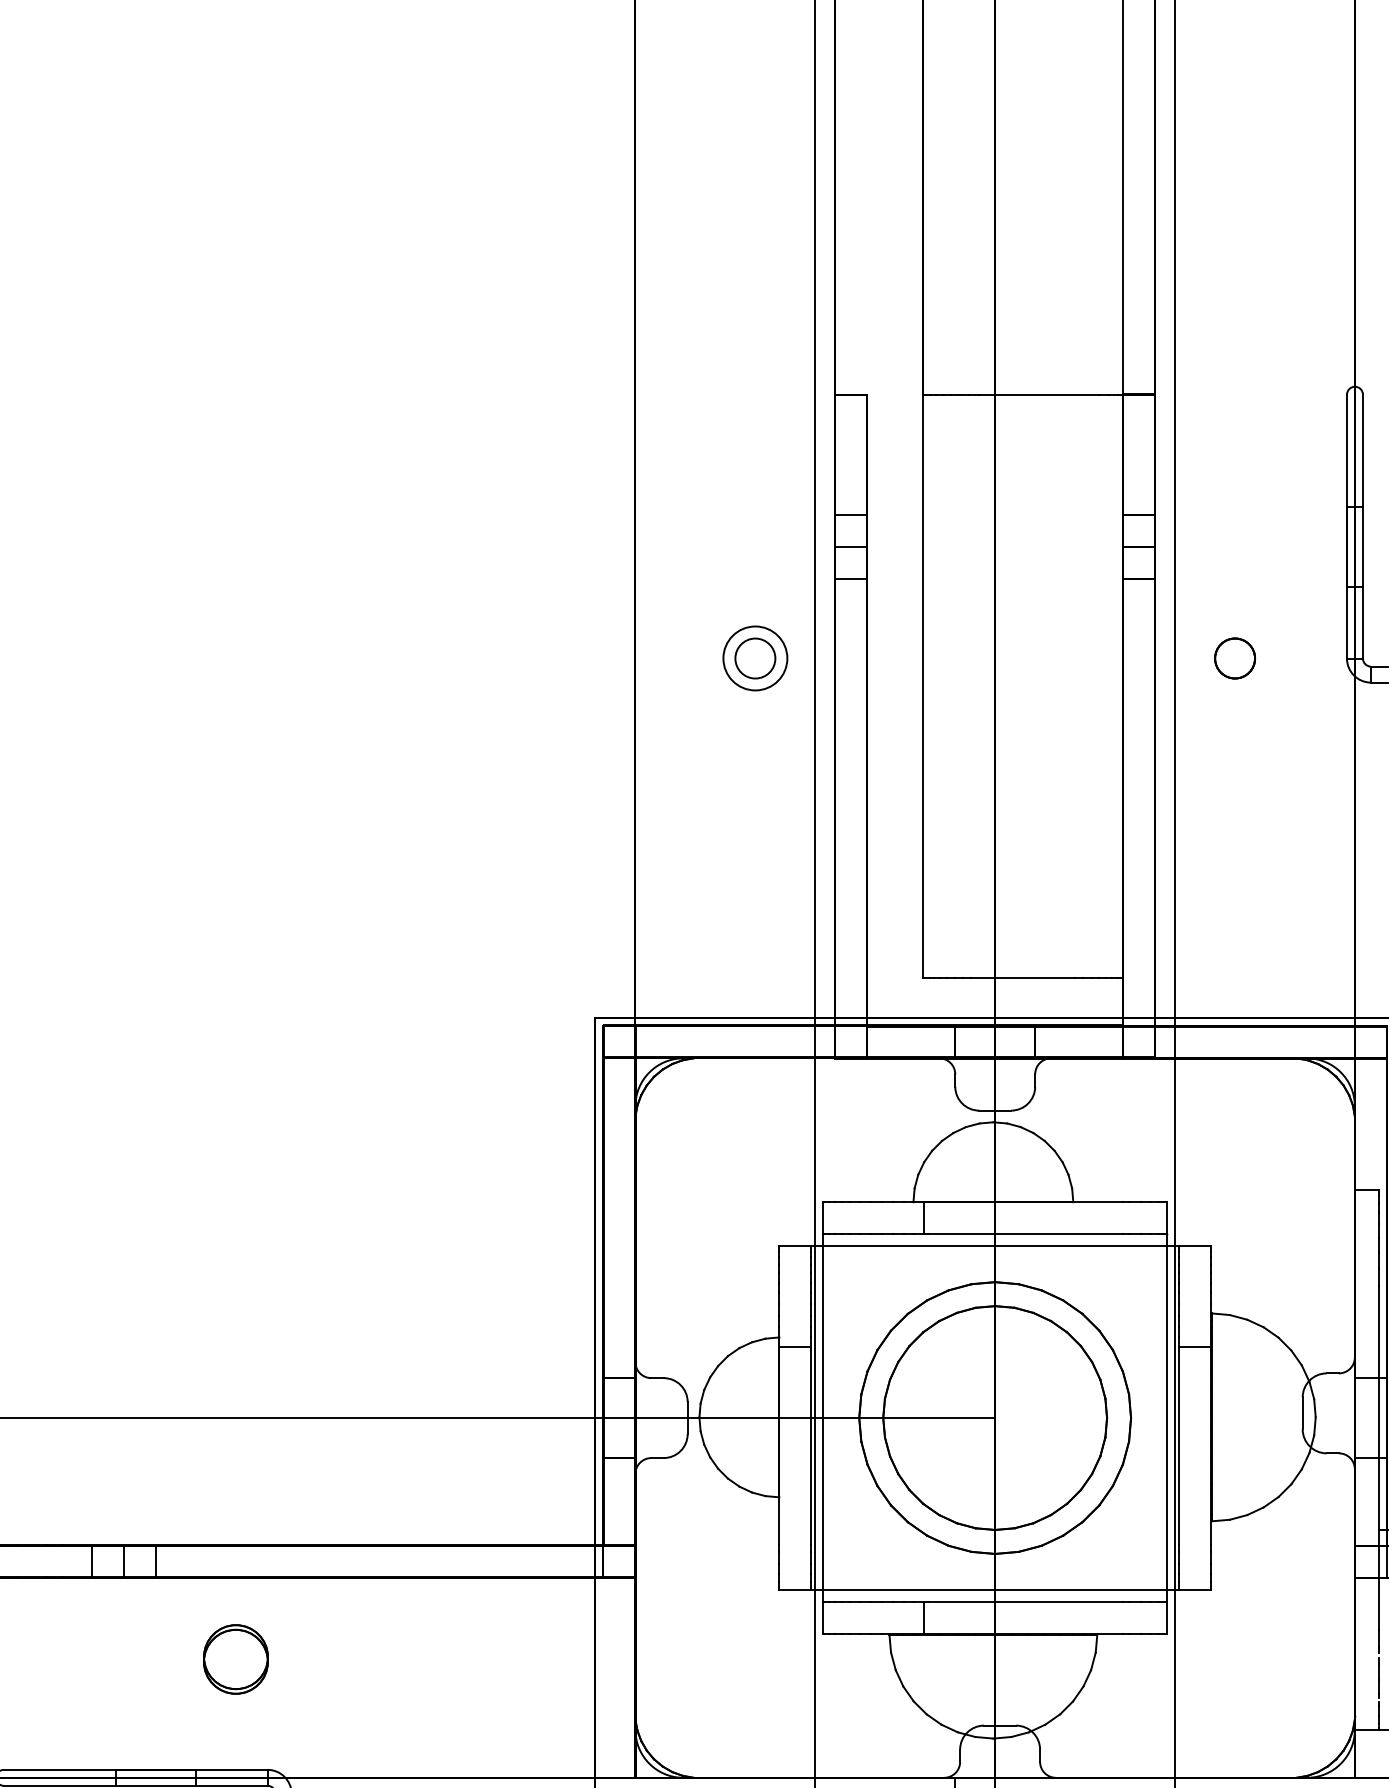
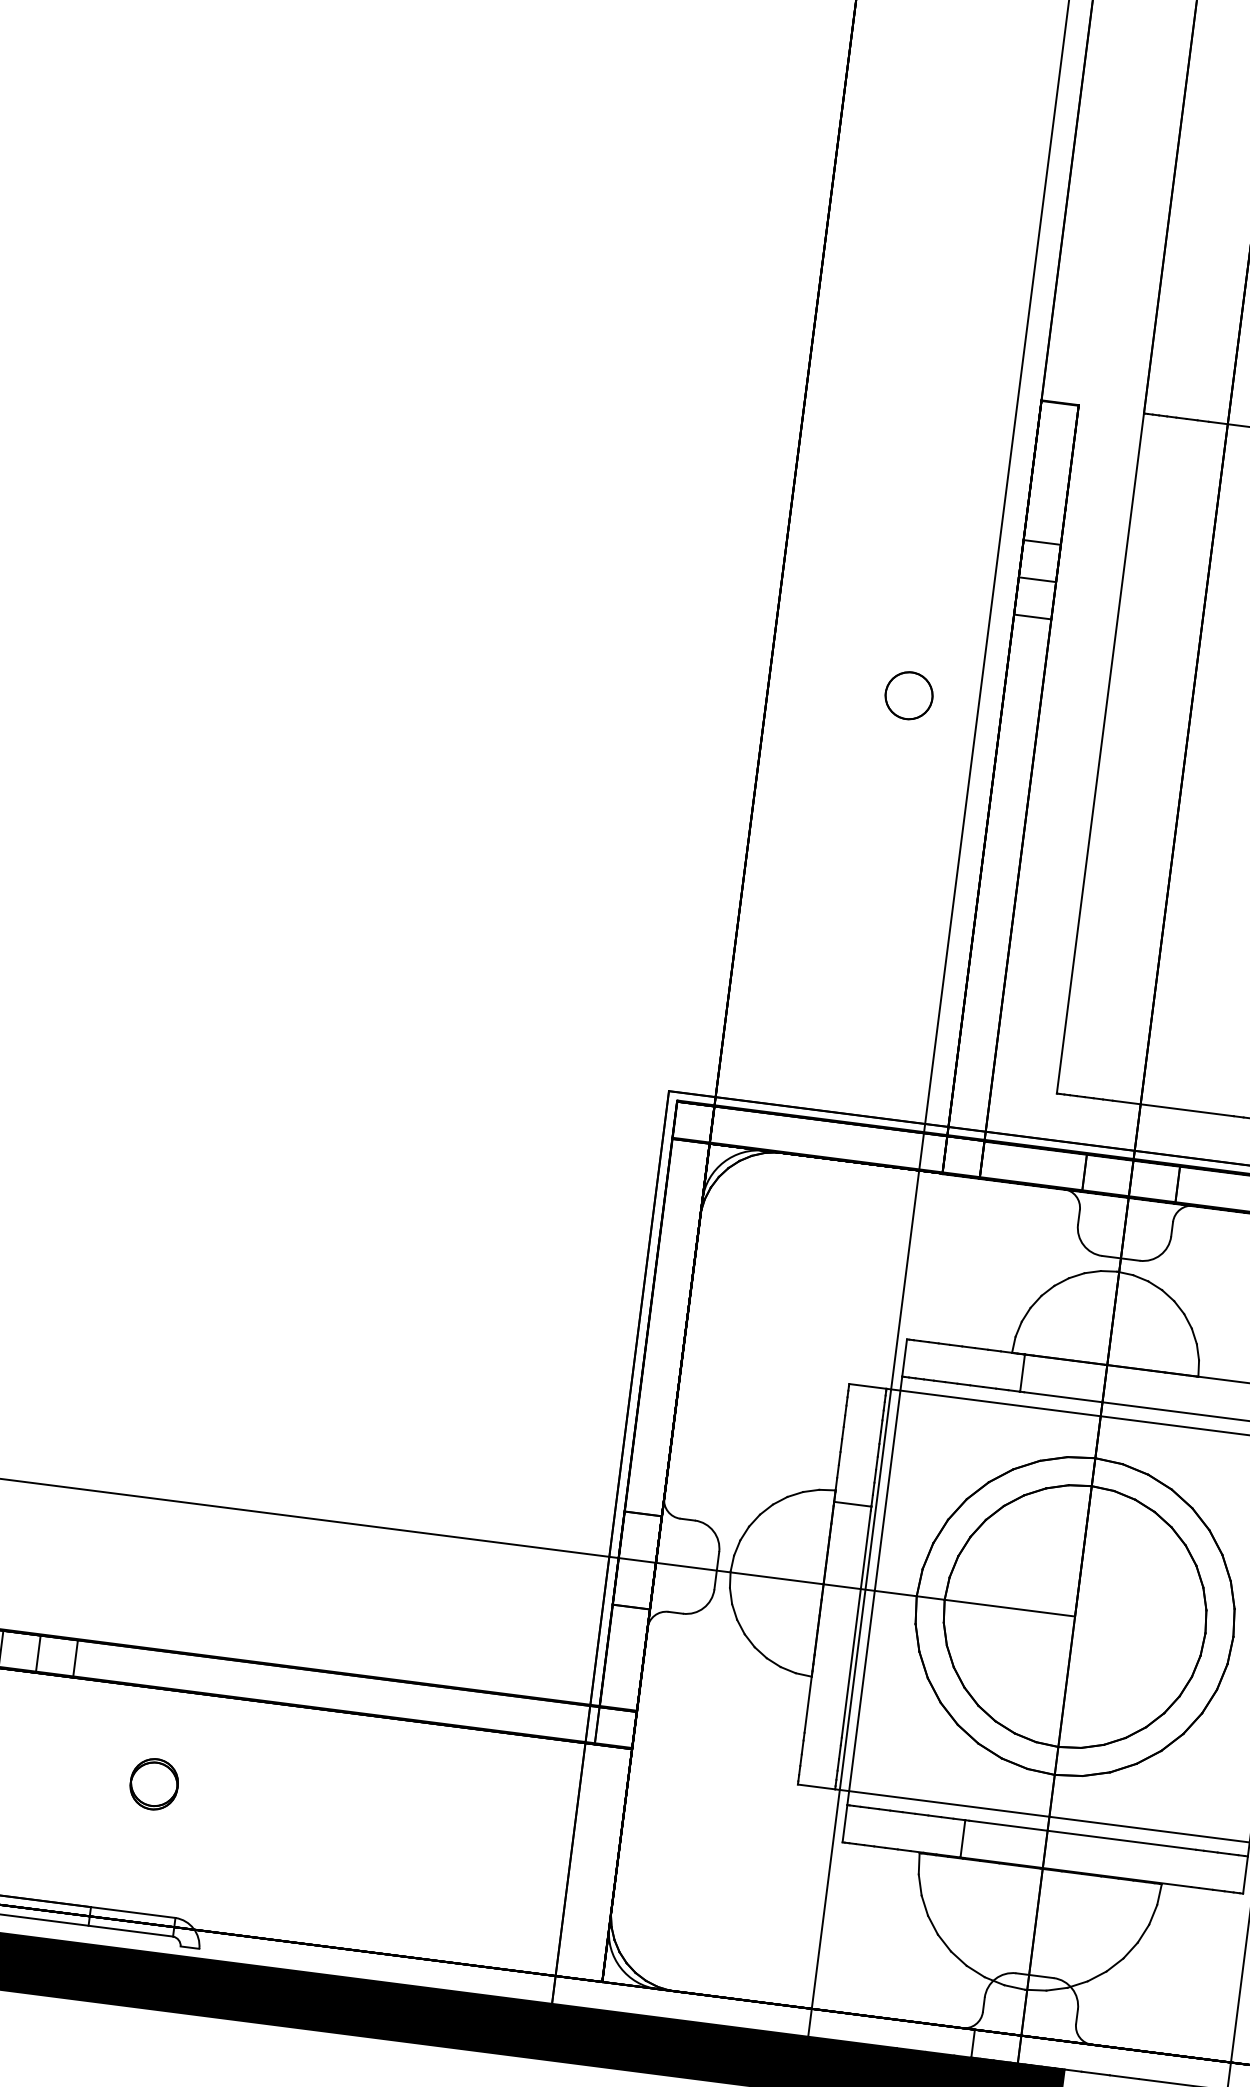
circle: (755, 658) -> (909, 695), size x0.62
part: (235, 1658) -> (154, 1783), size x0.62

